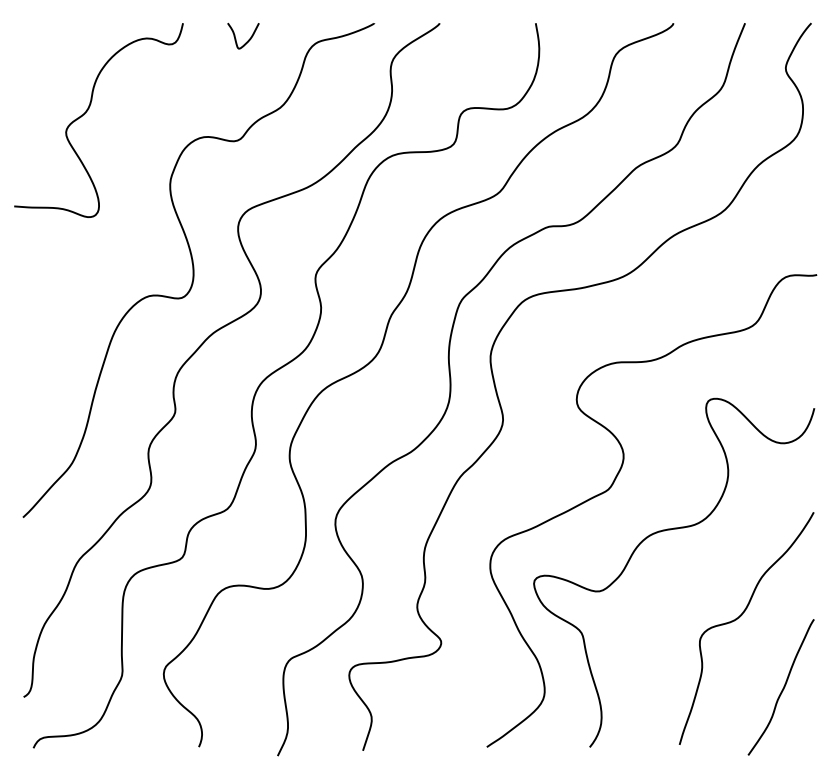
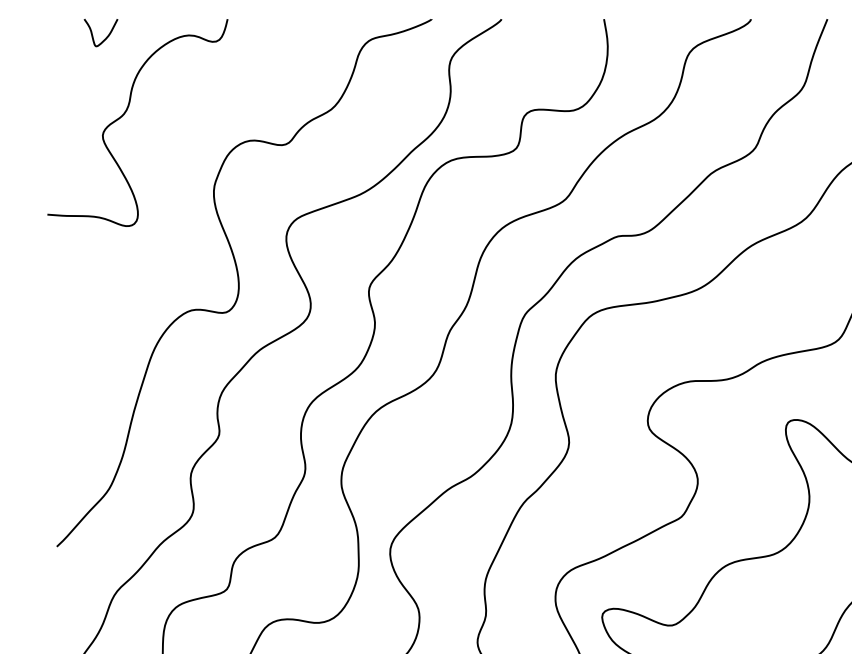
curve: (248, 39) -> (106, 36), moved

